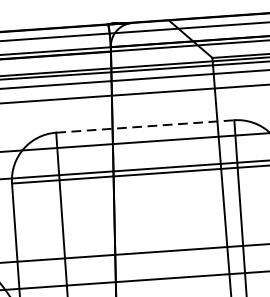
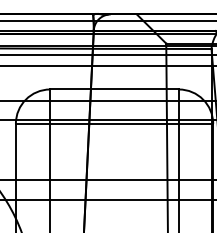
line: (146, 126) -> (115, 89), dashed -> solid

